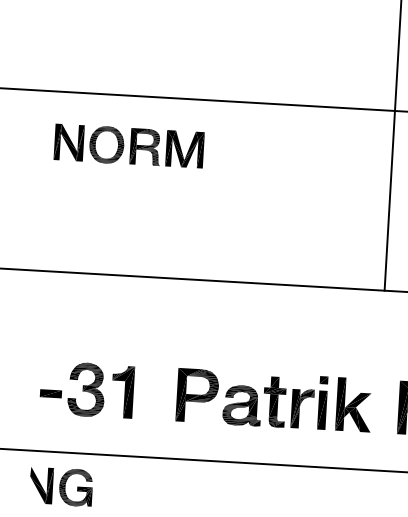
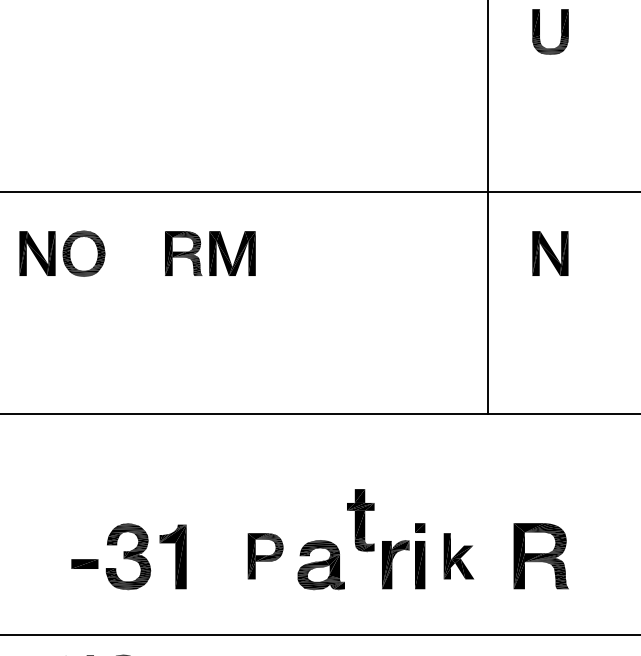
part: (89, 143) -> (62, 253), moved
part: (197, 396) -> (265, 556), size x0.7
part: (274, 402) -> (360, 520), moved
part: (353, 405) -> (458, 556), size x0.7

